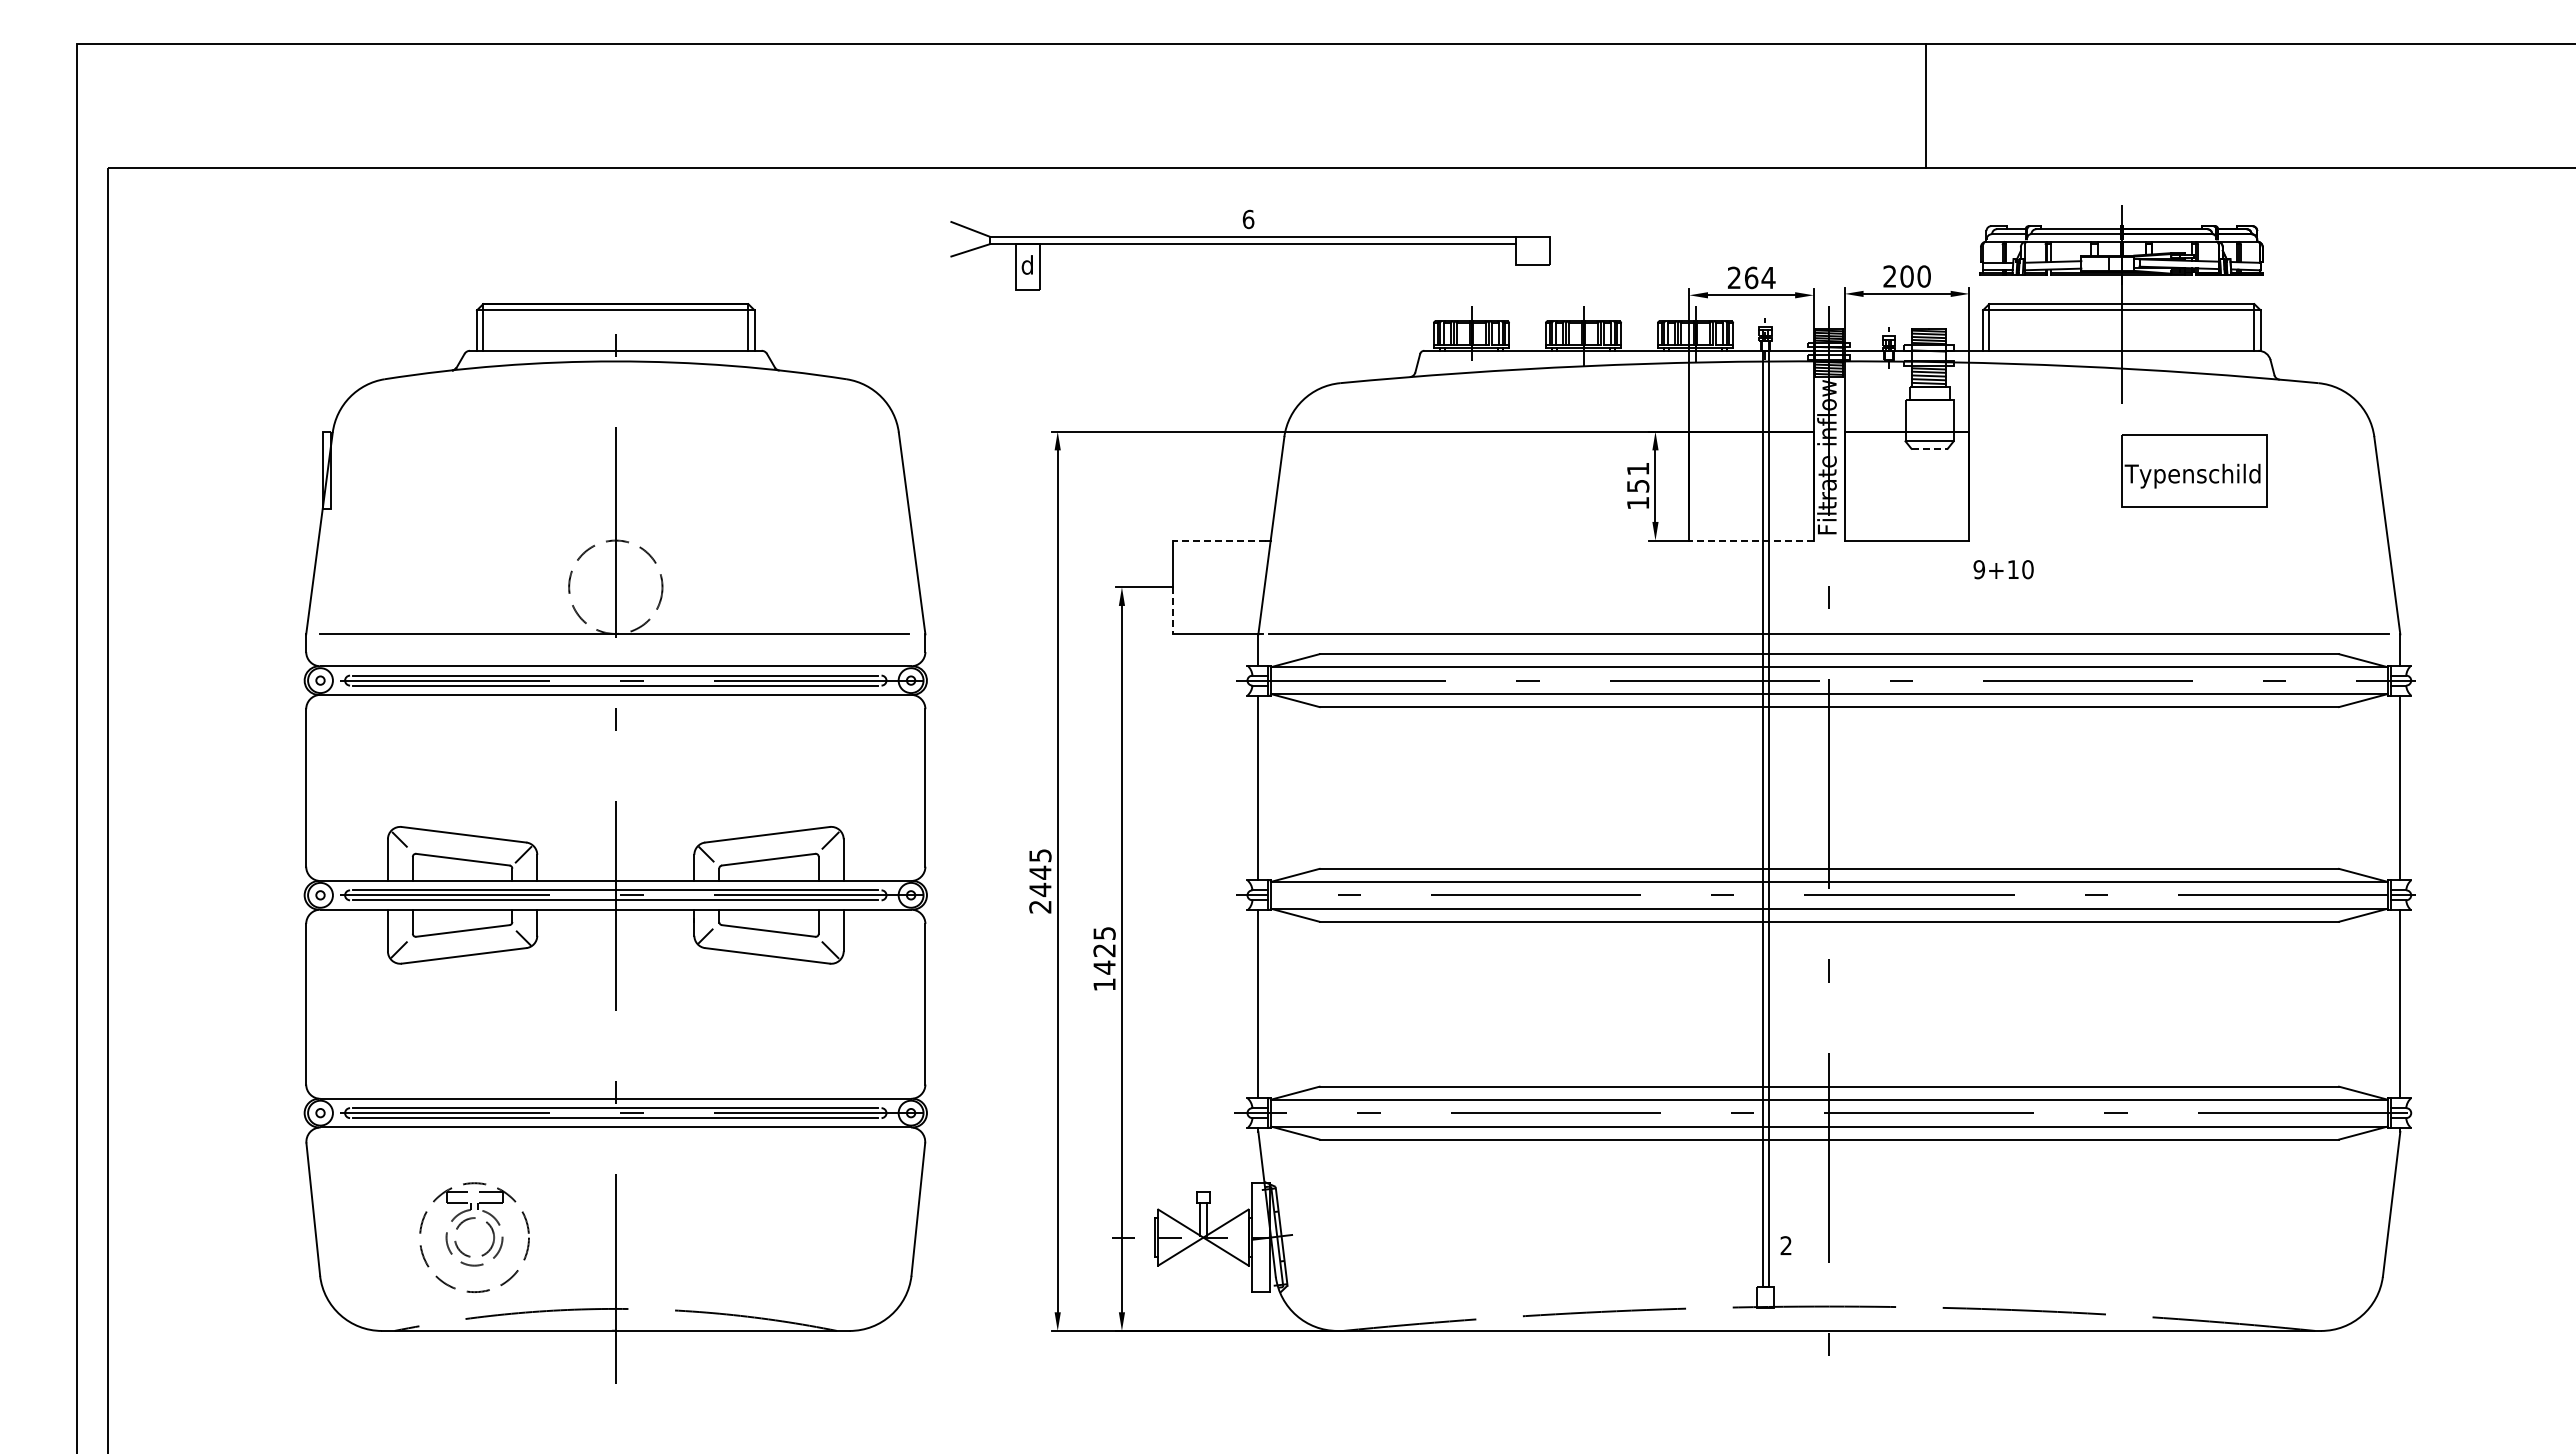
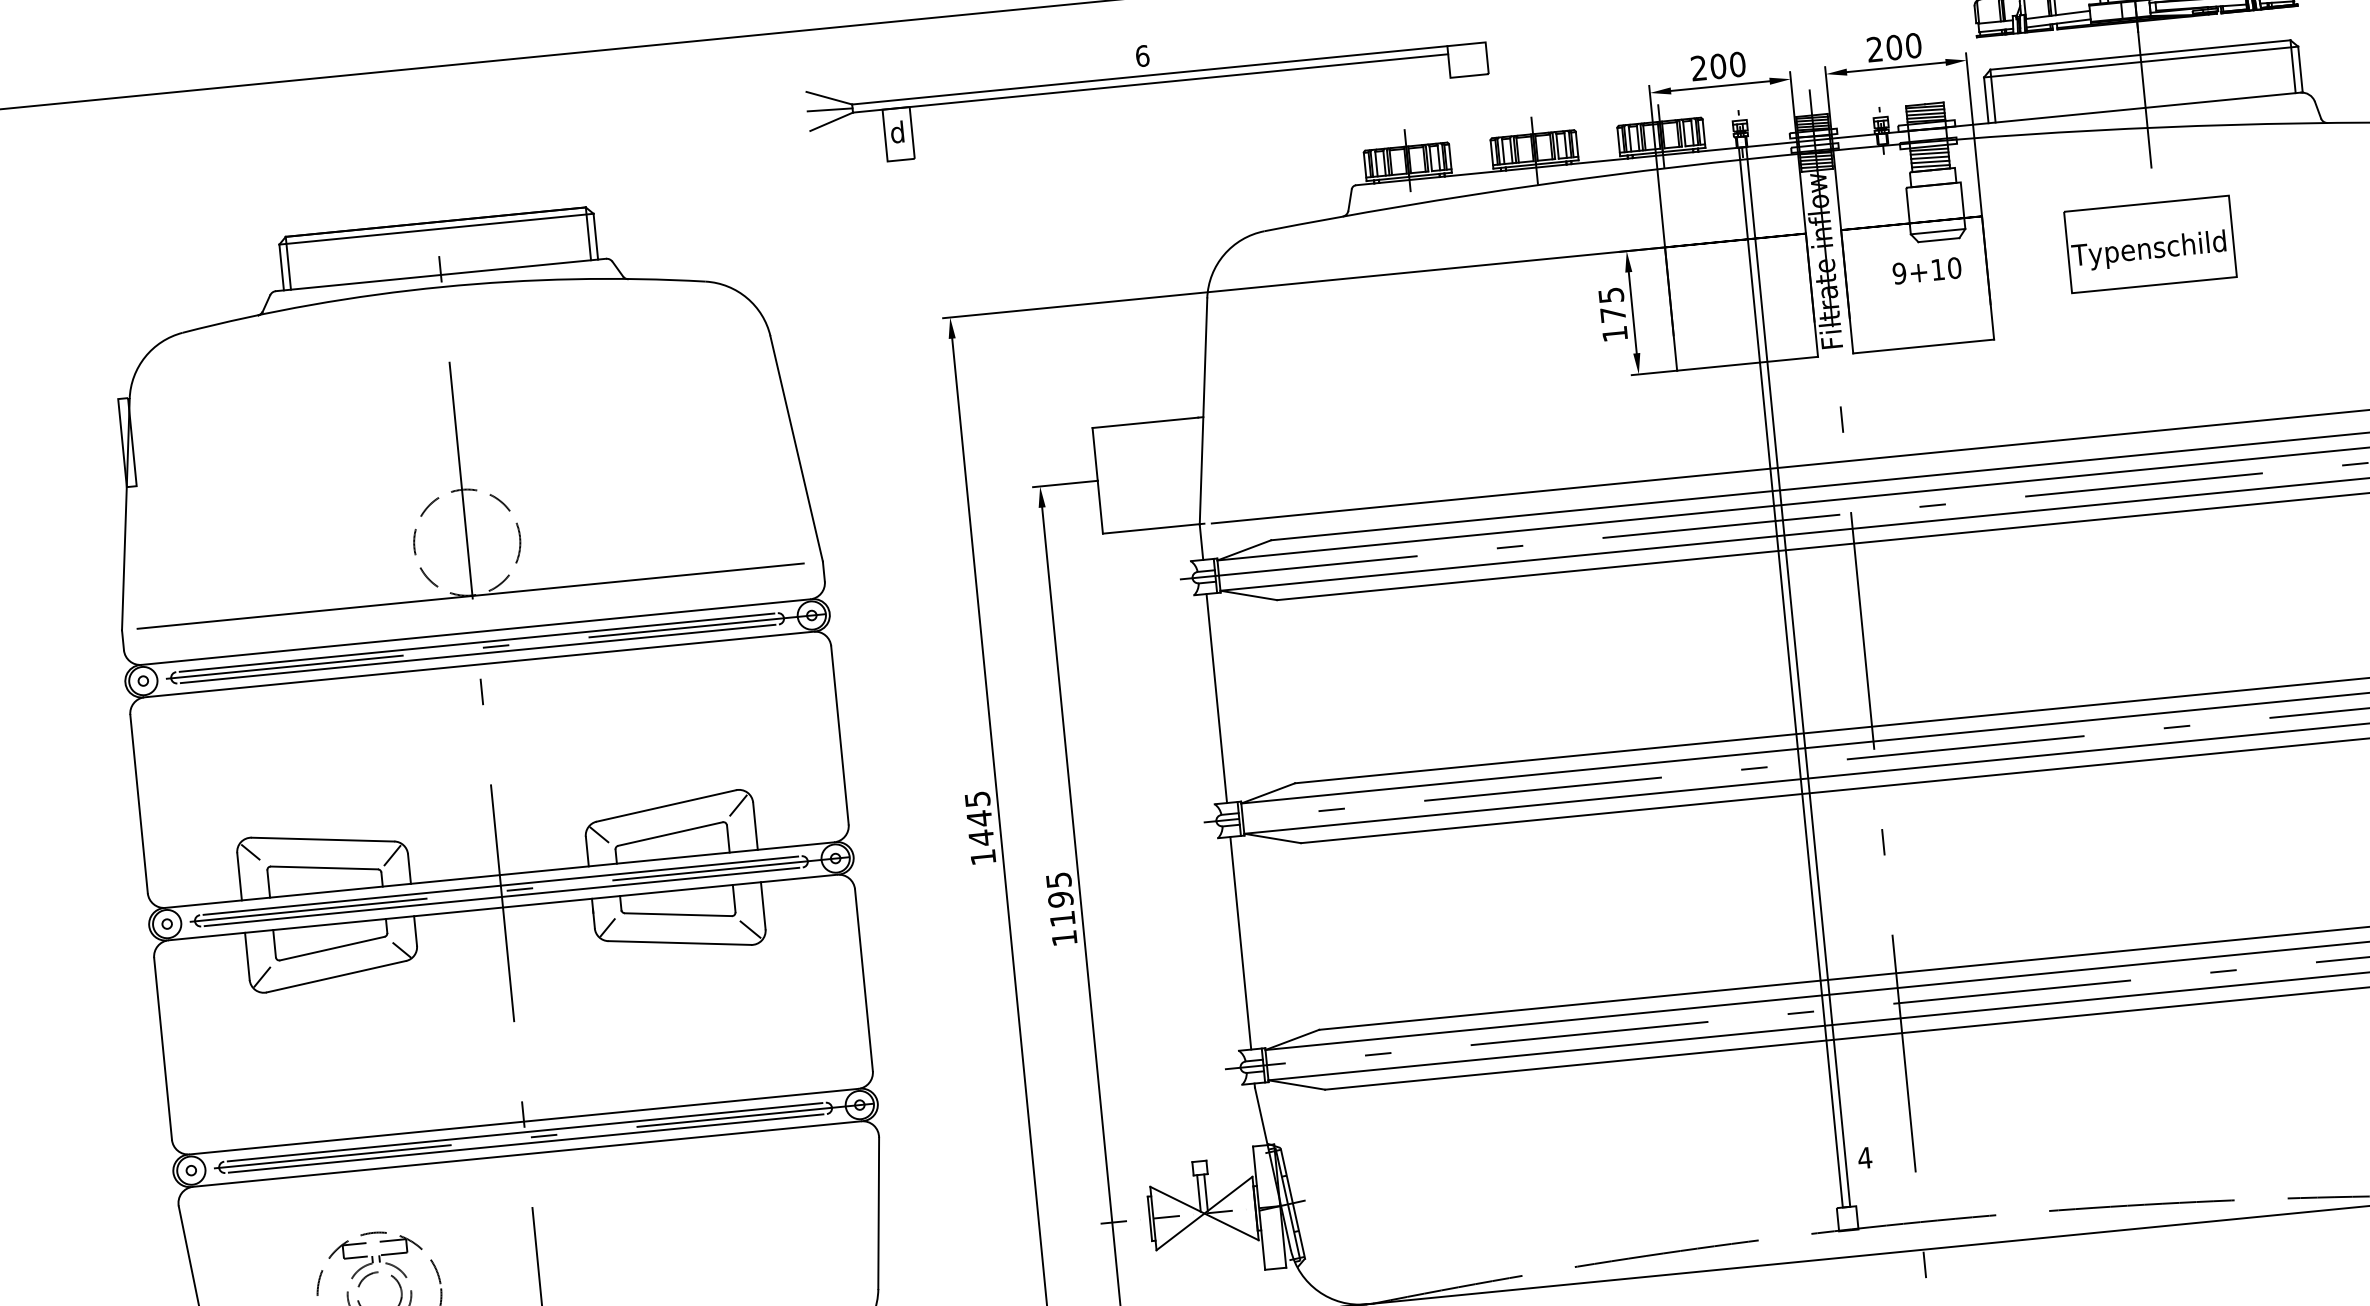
line: (970, 239) -> (830, 109), added
text: (1759, 277) -> (1727, 65), 264 -> 200
line: (1930, 448) -> (1939, 239), dashed -> solid
part: (2194, 470) -> (2150, 244), moved
text: (1638, 477) -> (1612, 304), 151 -> 175
line: (1219, 540) -> (1145, 422), dashed -> solid
line: (1751, 540) -> (1747, 363), dashed -> solid
text: (2003, 569) -> (1926, 270), moved
line: (1172, 611) -> (1100, 508), dashed -> solid
text: (1040, 906) -> (983, 856), 2445 -> 1445
text: (1104, 959) -> (1061, 909), 1425 -> 1195
text: (1786, 1245) -> (1865, 1157), 2 -> 4

